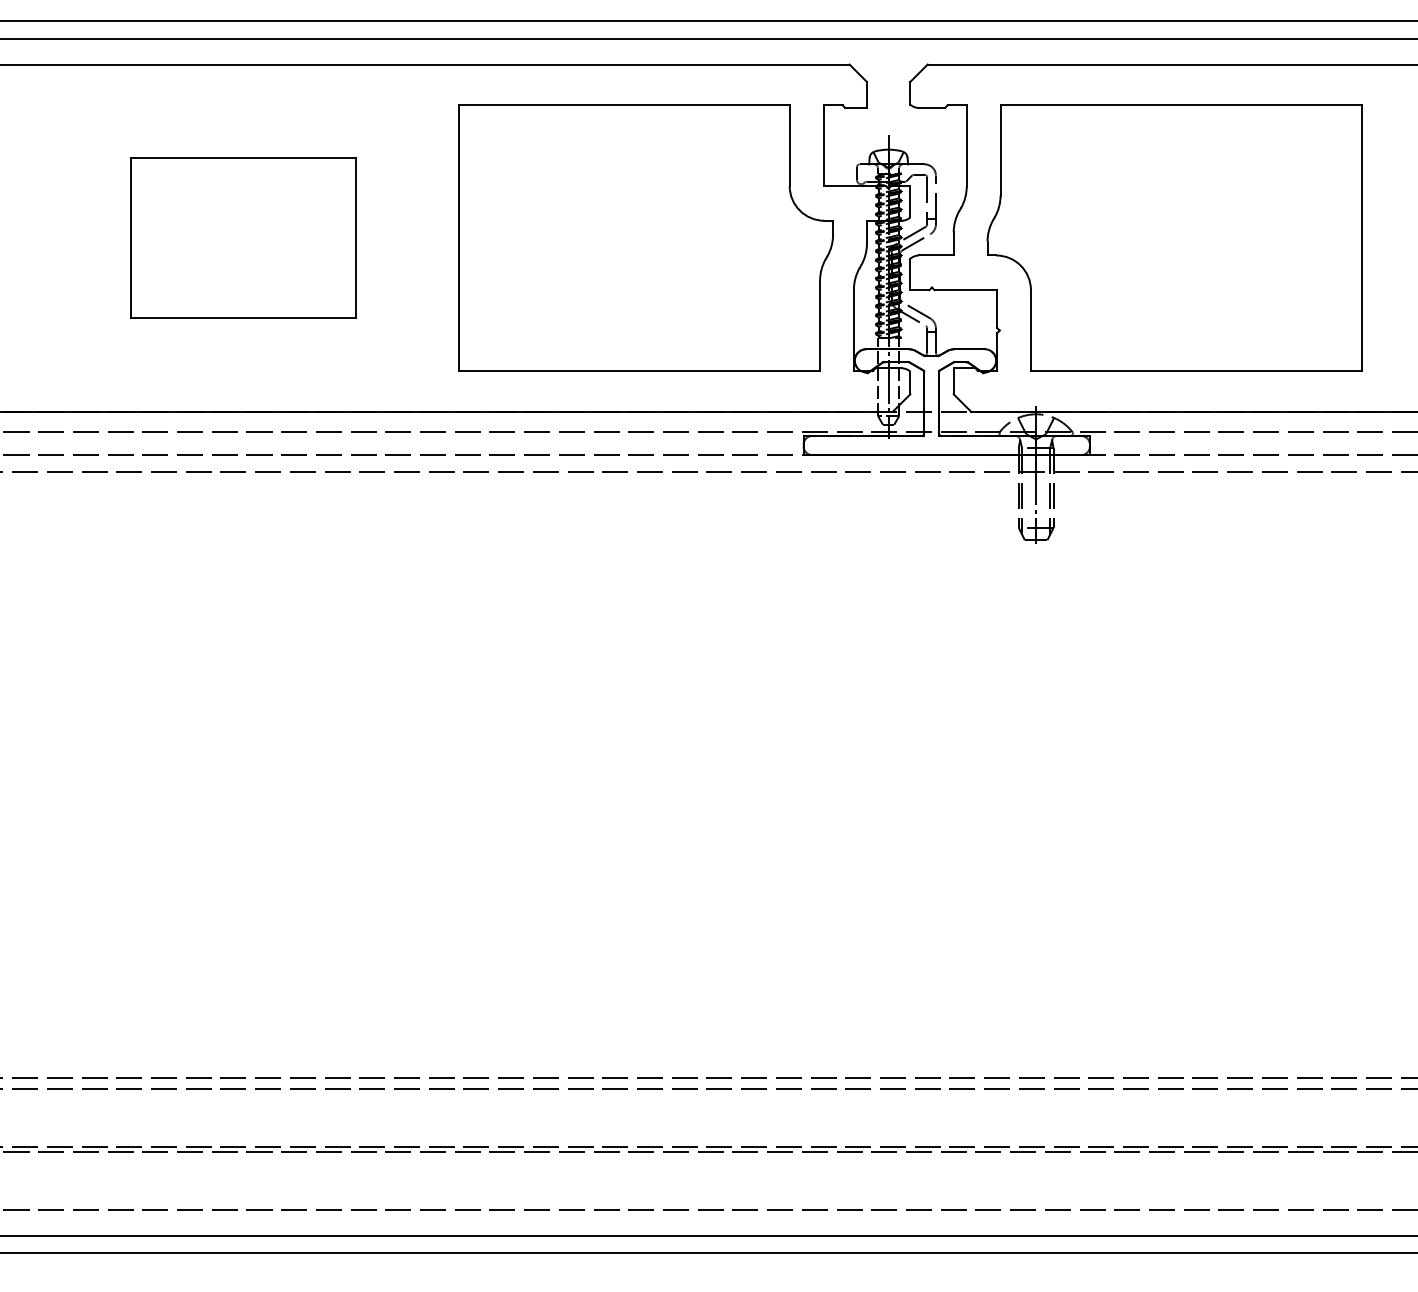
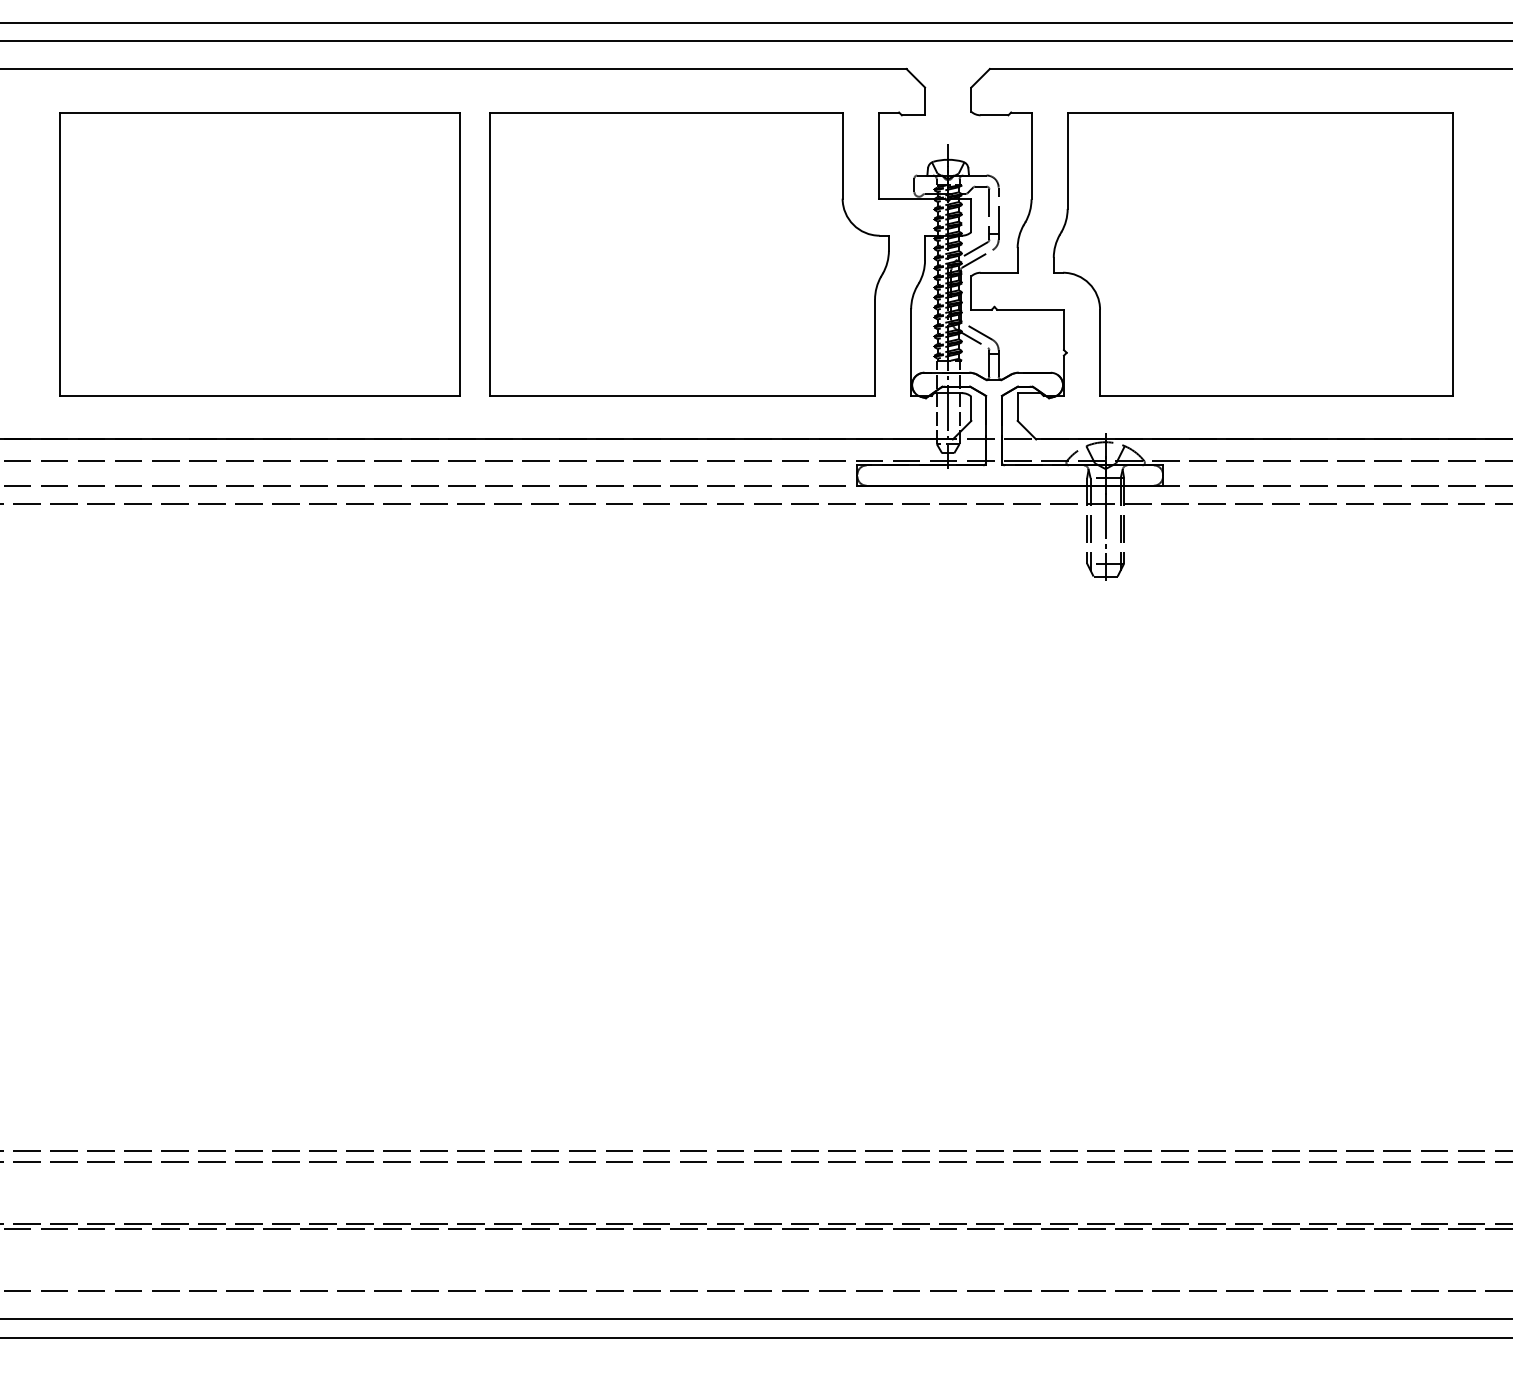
part: (243, 237) -> (259, 253), size x1.67

